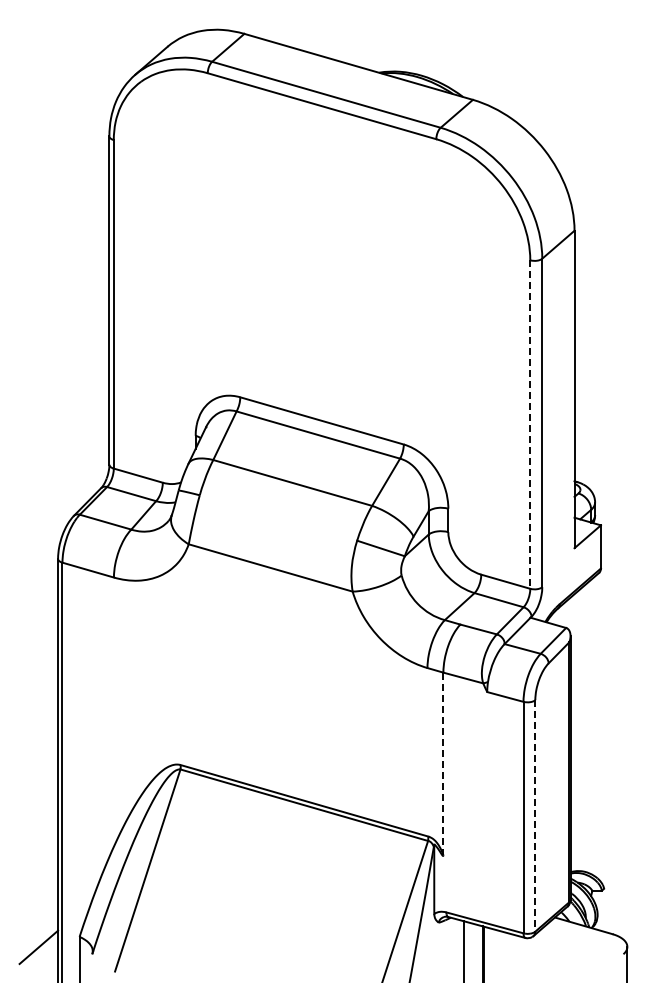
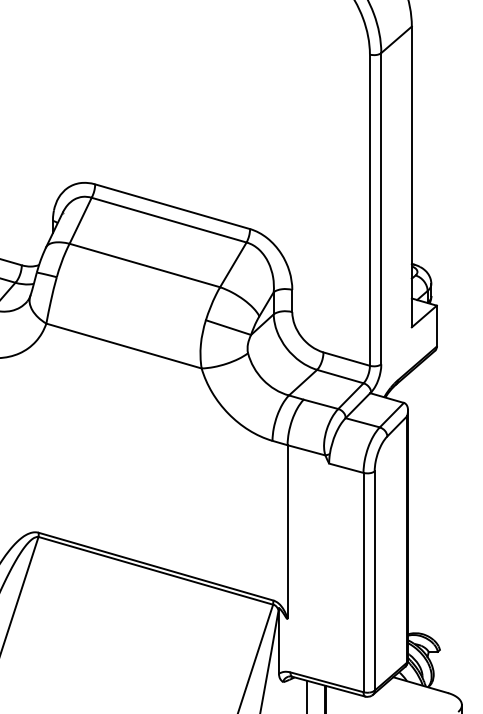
line: (530, 425) -> (370, 211), dashed -> solid
line: (443, 764) -> (287, 532), dashed -> solid
line: (535, 815) -> (374, 580), dashed -> solid

